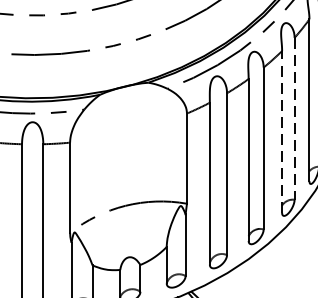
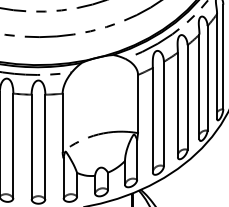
line: (294, 119) -> (207, 78), dashed -> solid
line: (282, 131) -> (199, 86), dashed -> solid

